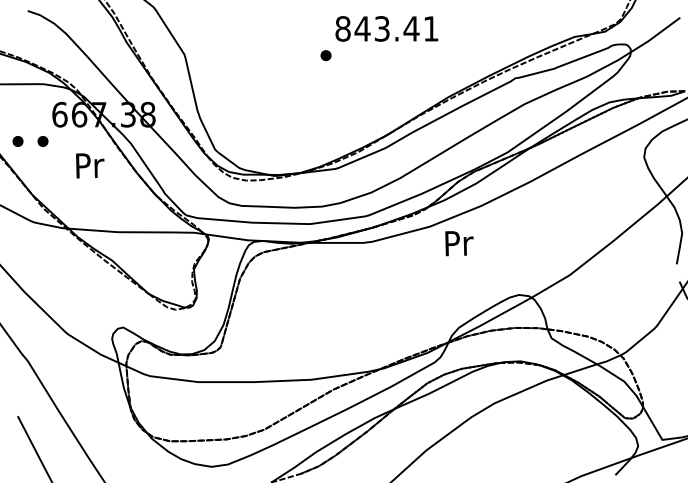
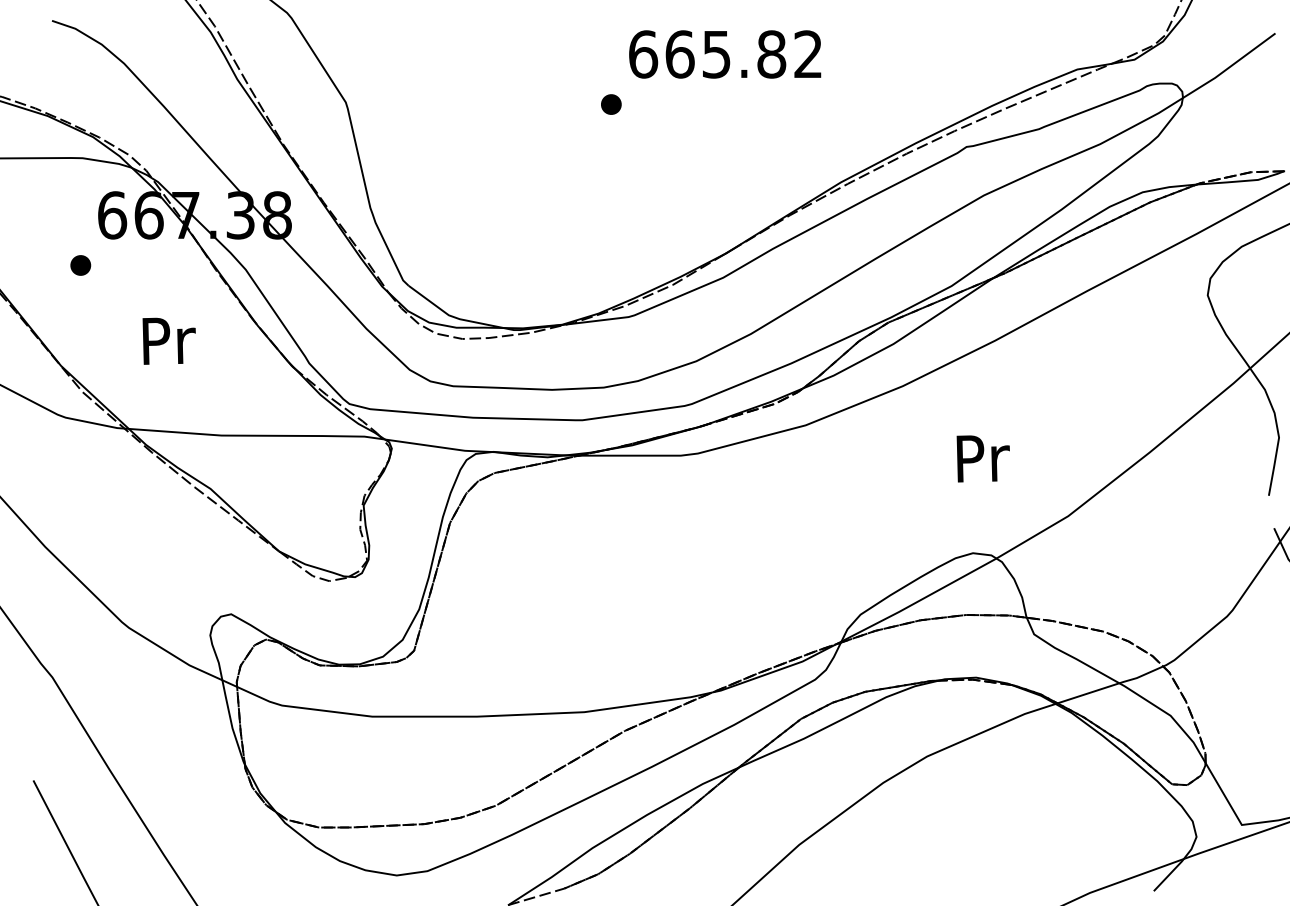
text: (386, 28) -> (724, 53), 843.41 -> 665.82
part: (17, 141) -> (32, 265), removed
text: (90, 165) -> (169, 340), moved
text: (459, 243) -> (983, 458), moved

